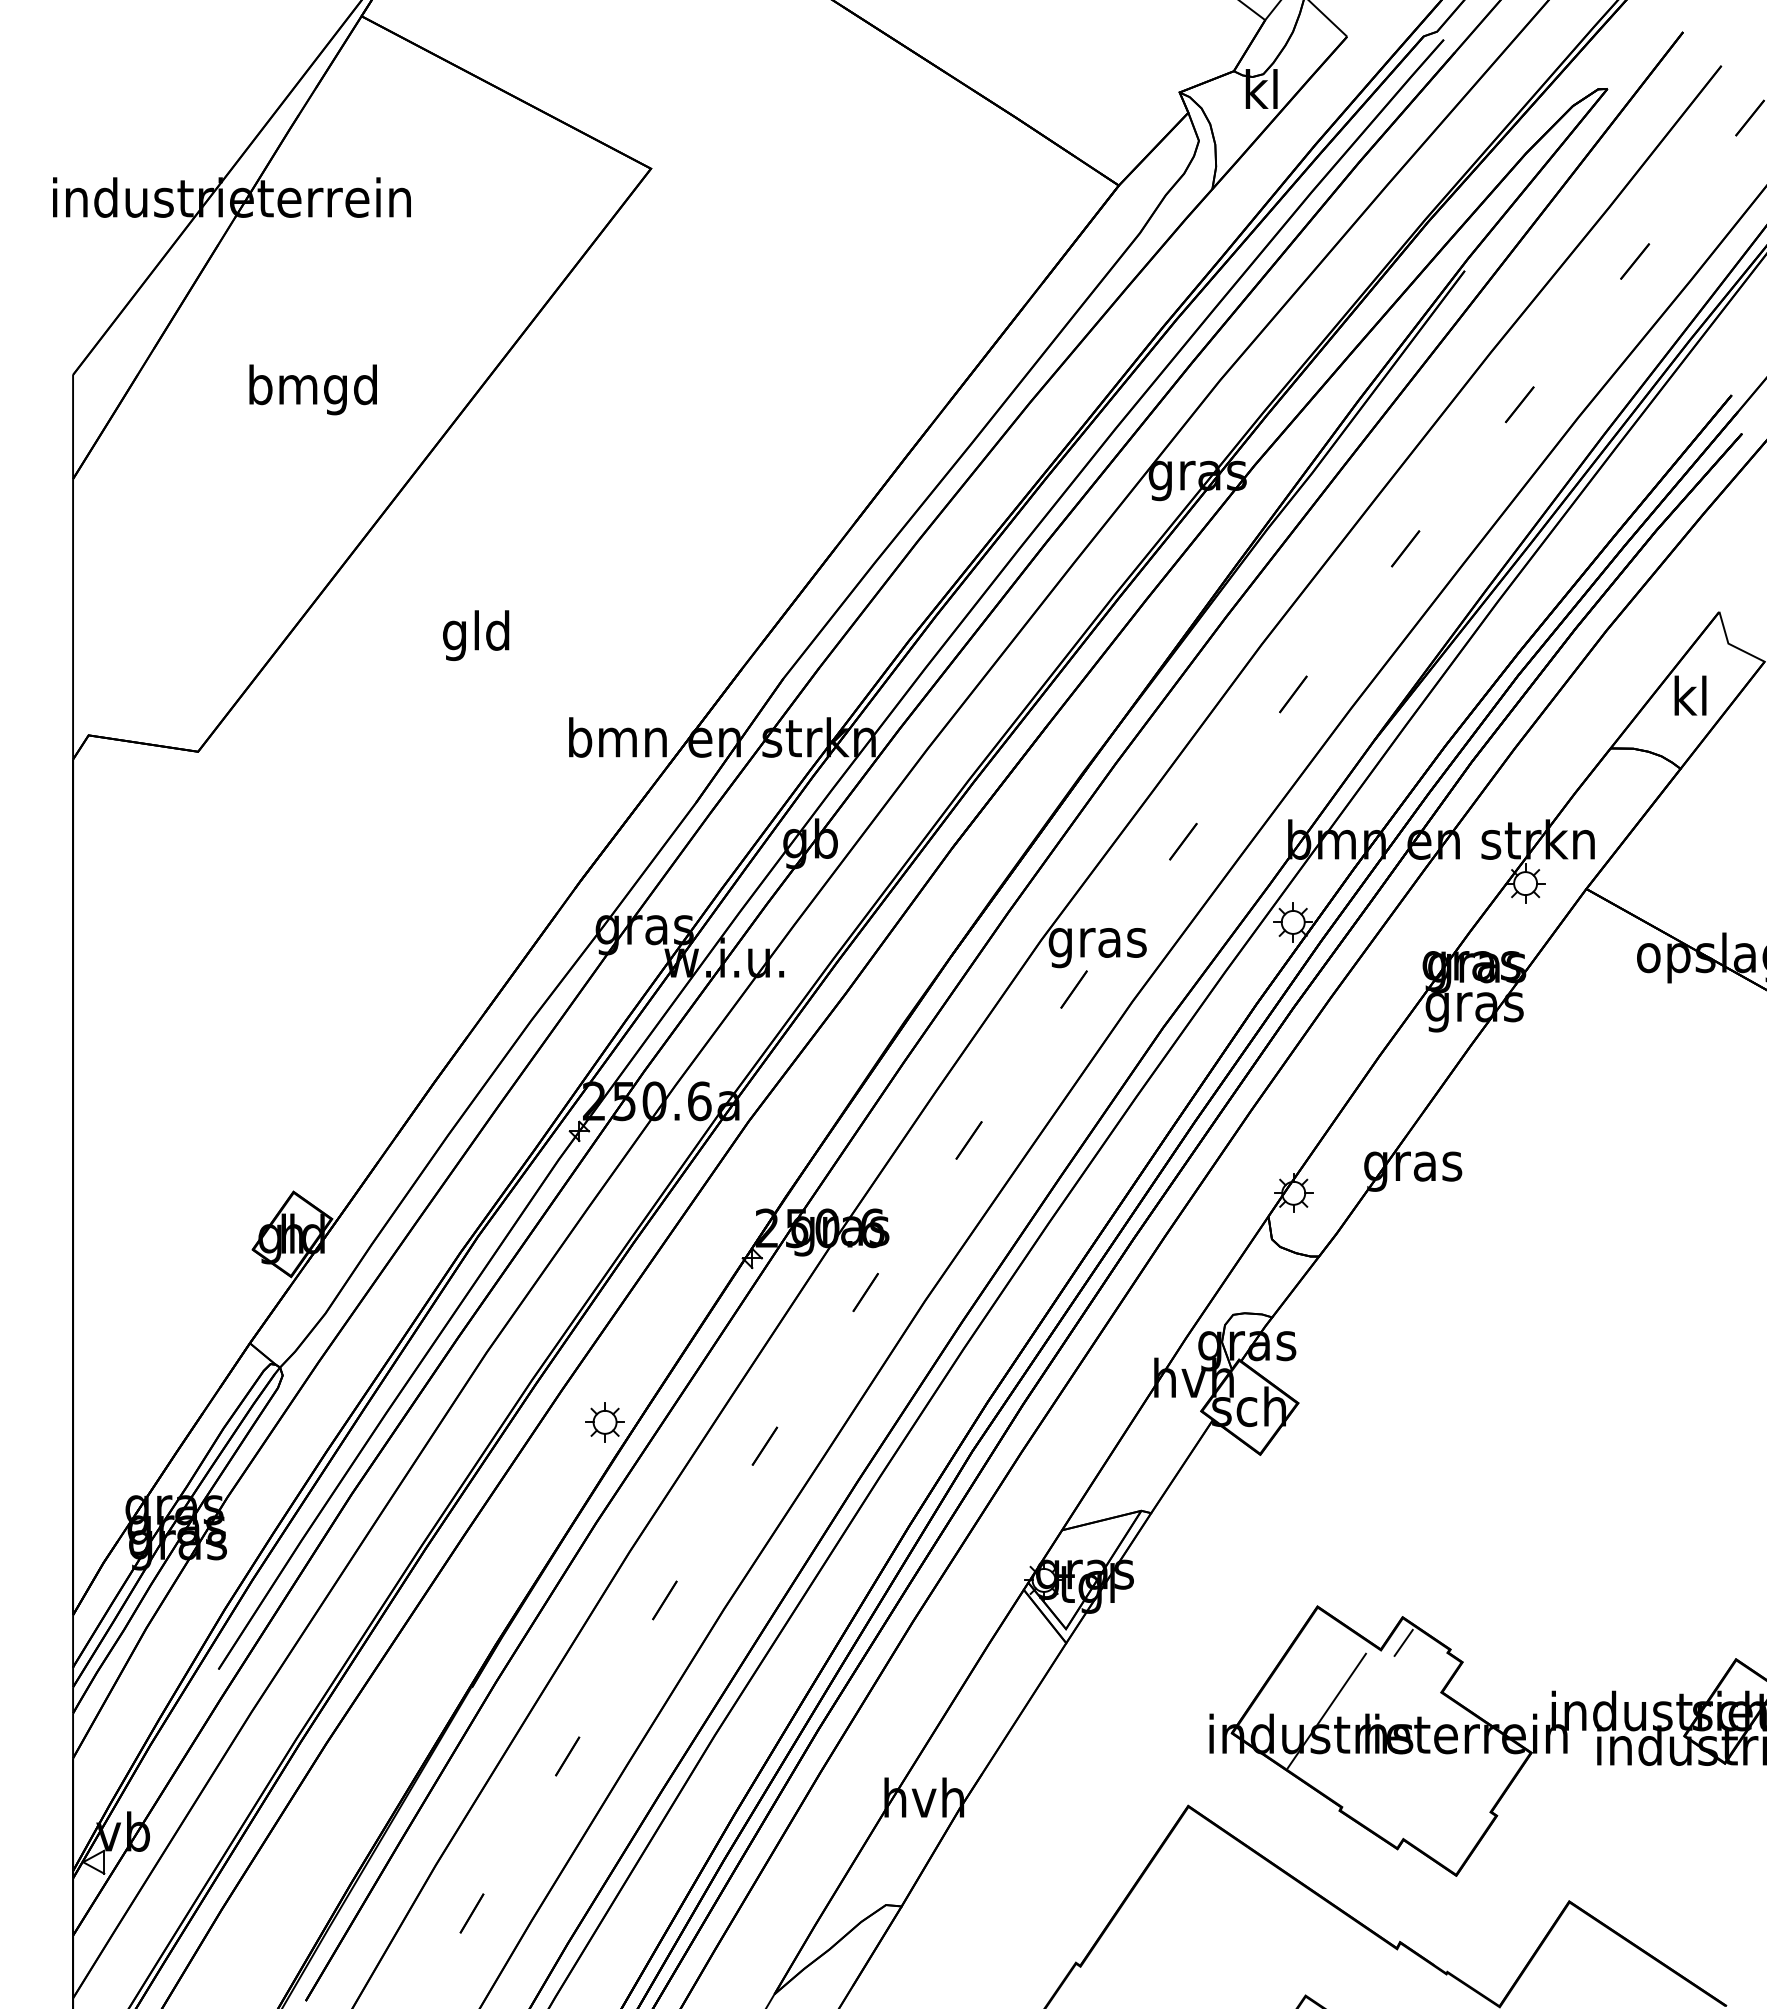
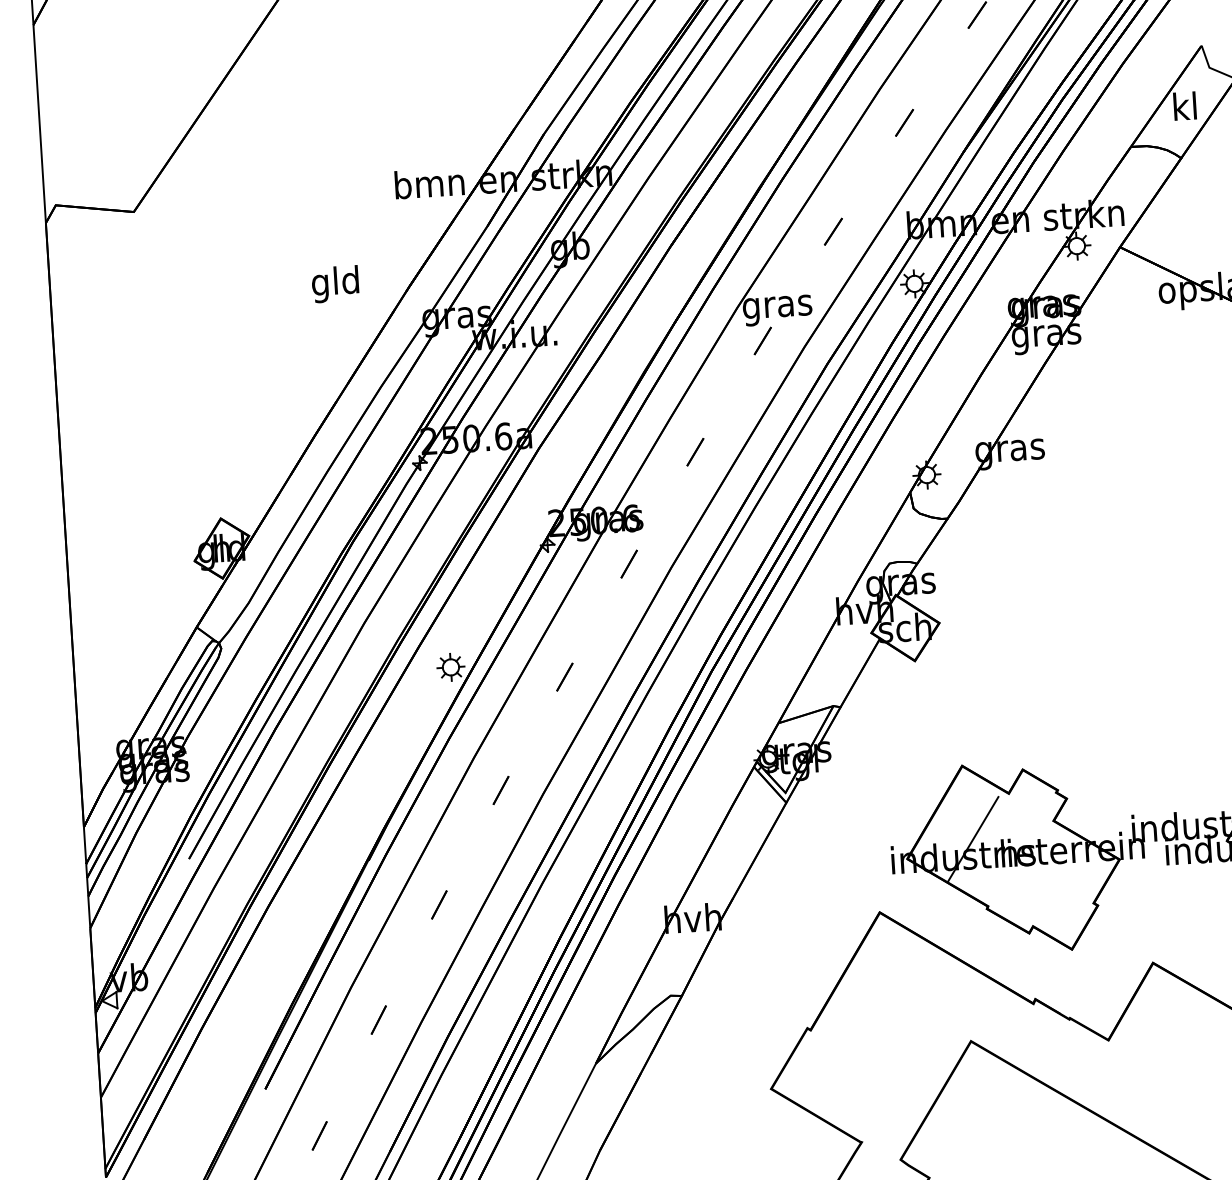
text: (476, 635) -> (335, 284), moved
line: (1403, 1642) -> (1024, 787), removed

